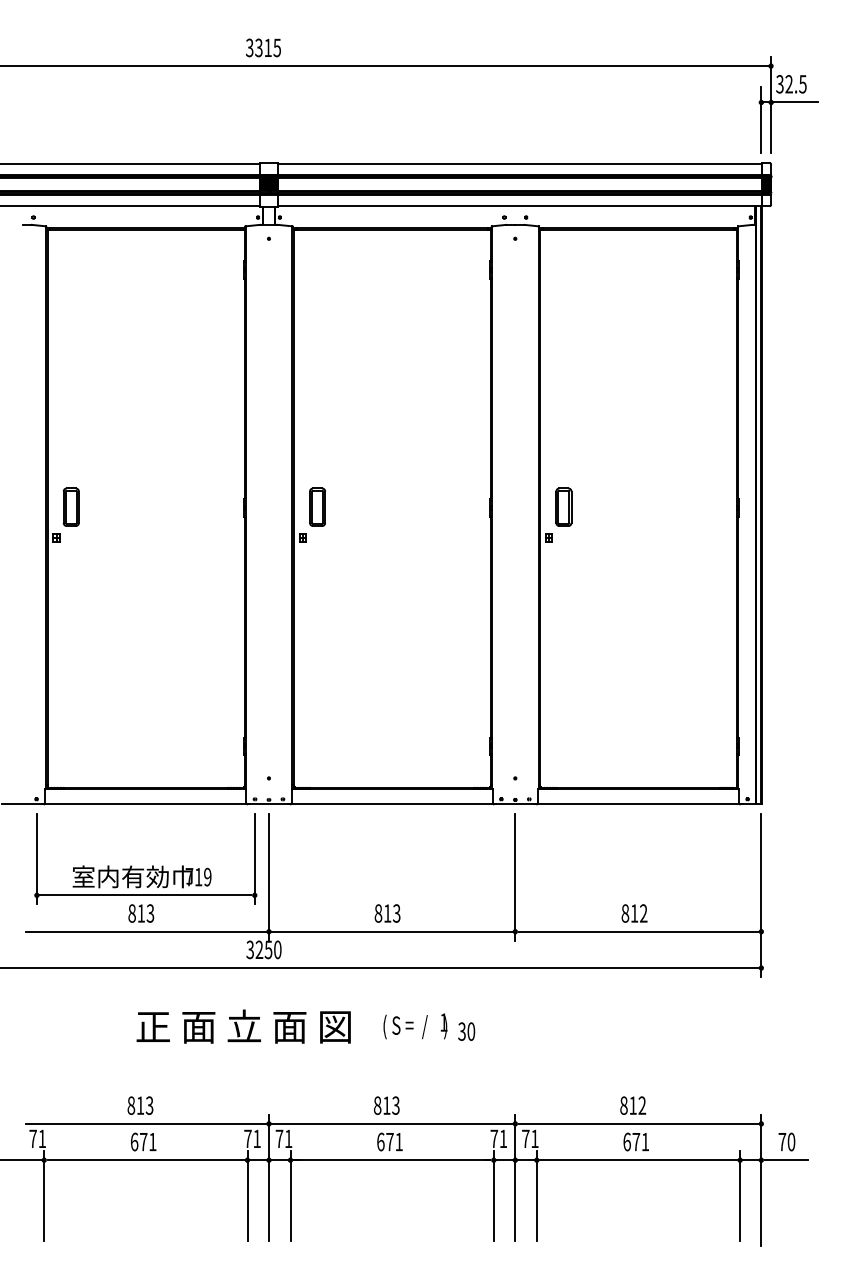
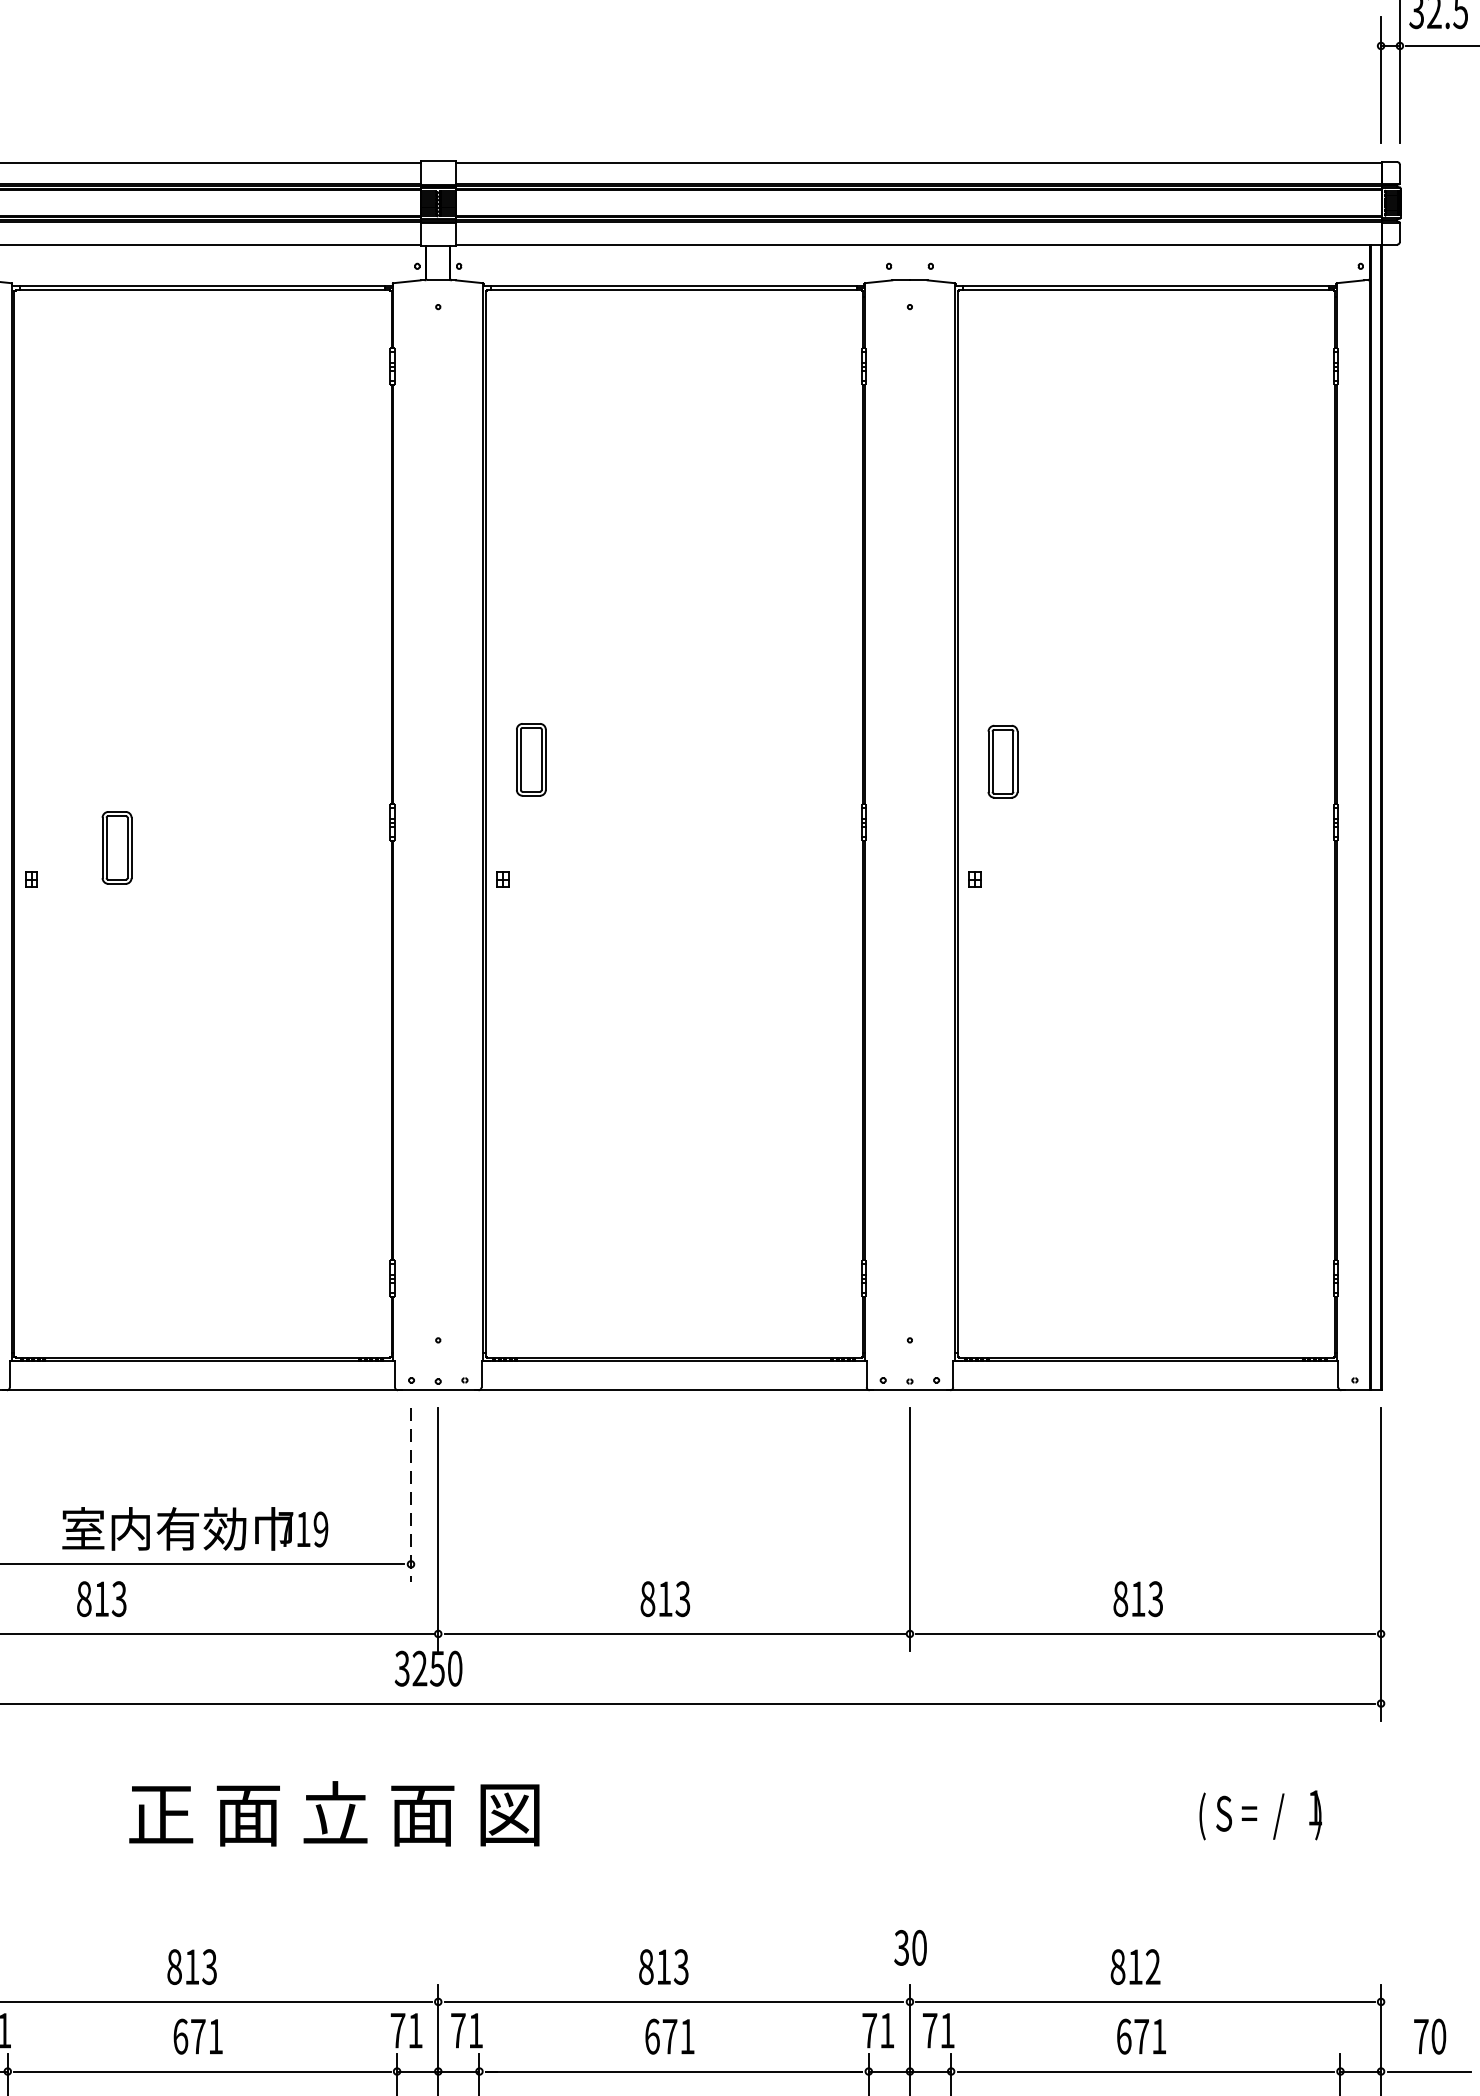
part: (70, 506) -> (115, 846), moved
part: (317, 506) -> (531, 758), moved
part: (563, 506) -> (1002, 760), moved
line: (254, 859) -> (410, 1495), solid -> dashed
text: (141, 913) -> (102, 1599), moved
text: (643, 913) -> (1155, 1599), 812 -> 813
text: (243, 1026) -> (333, 1813), moved
text: (415, 1026) -> (1260, 1815), moved
text: (466, 1031) -> (910, 1947), moved

